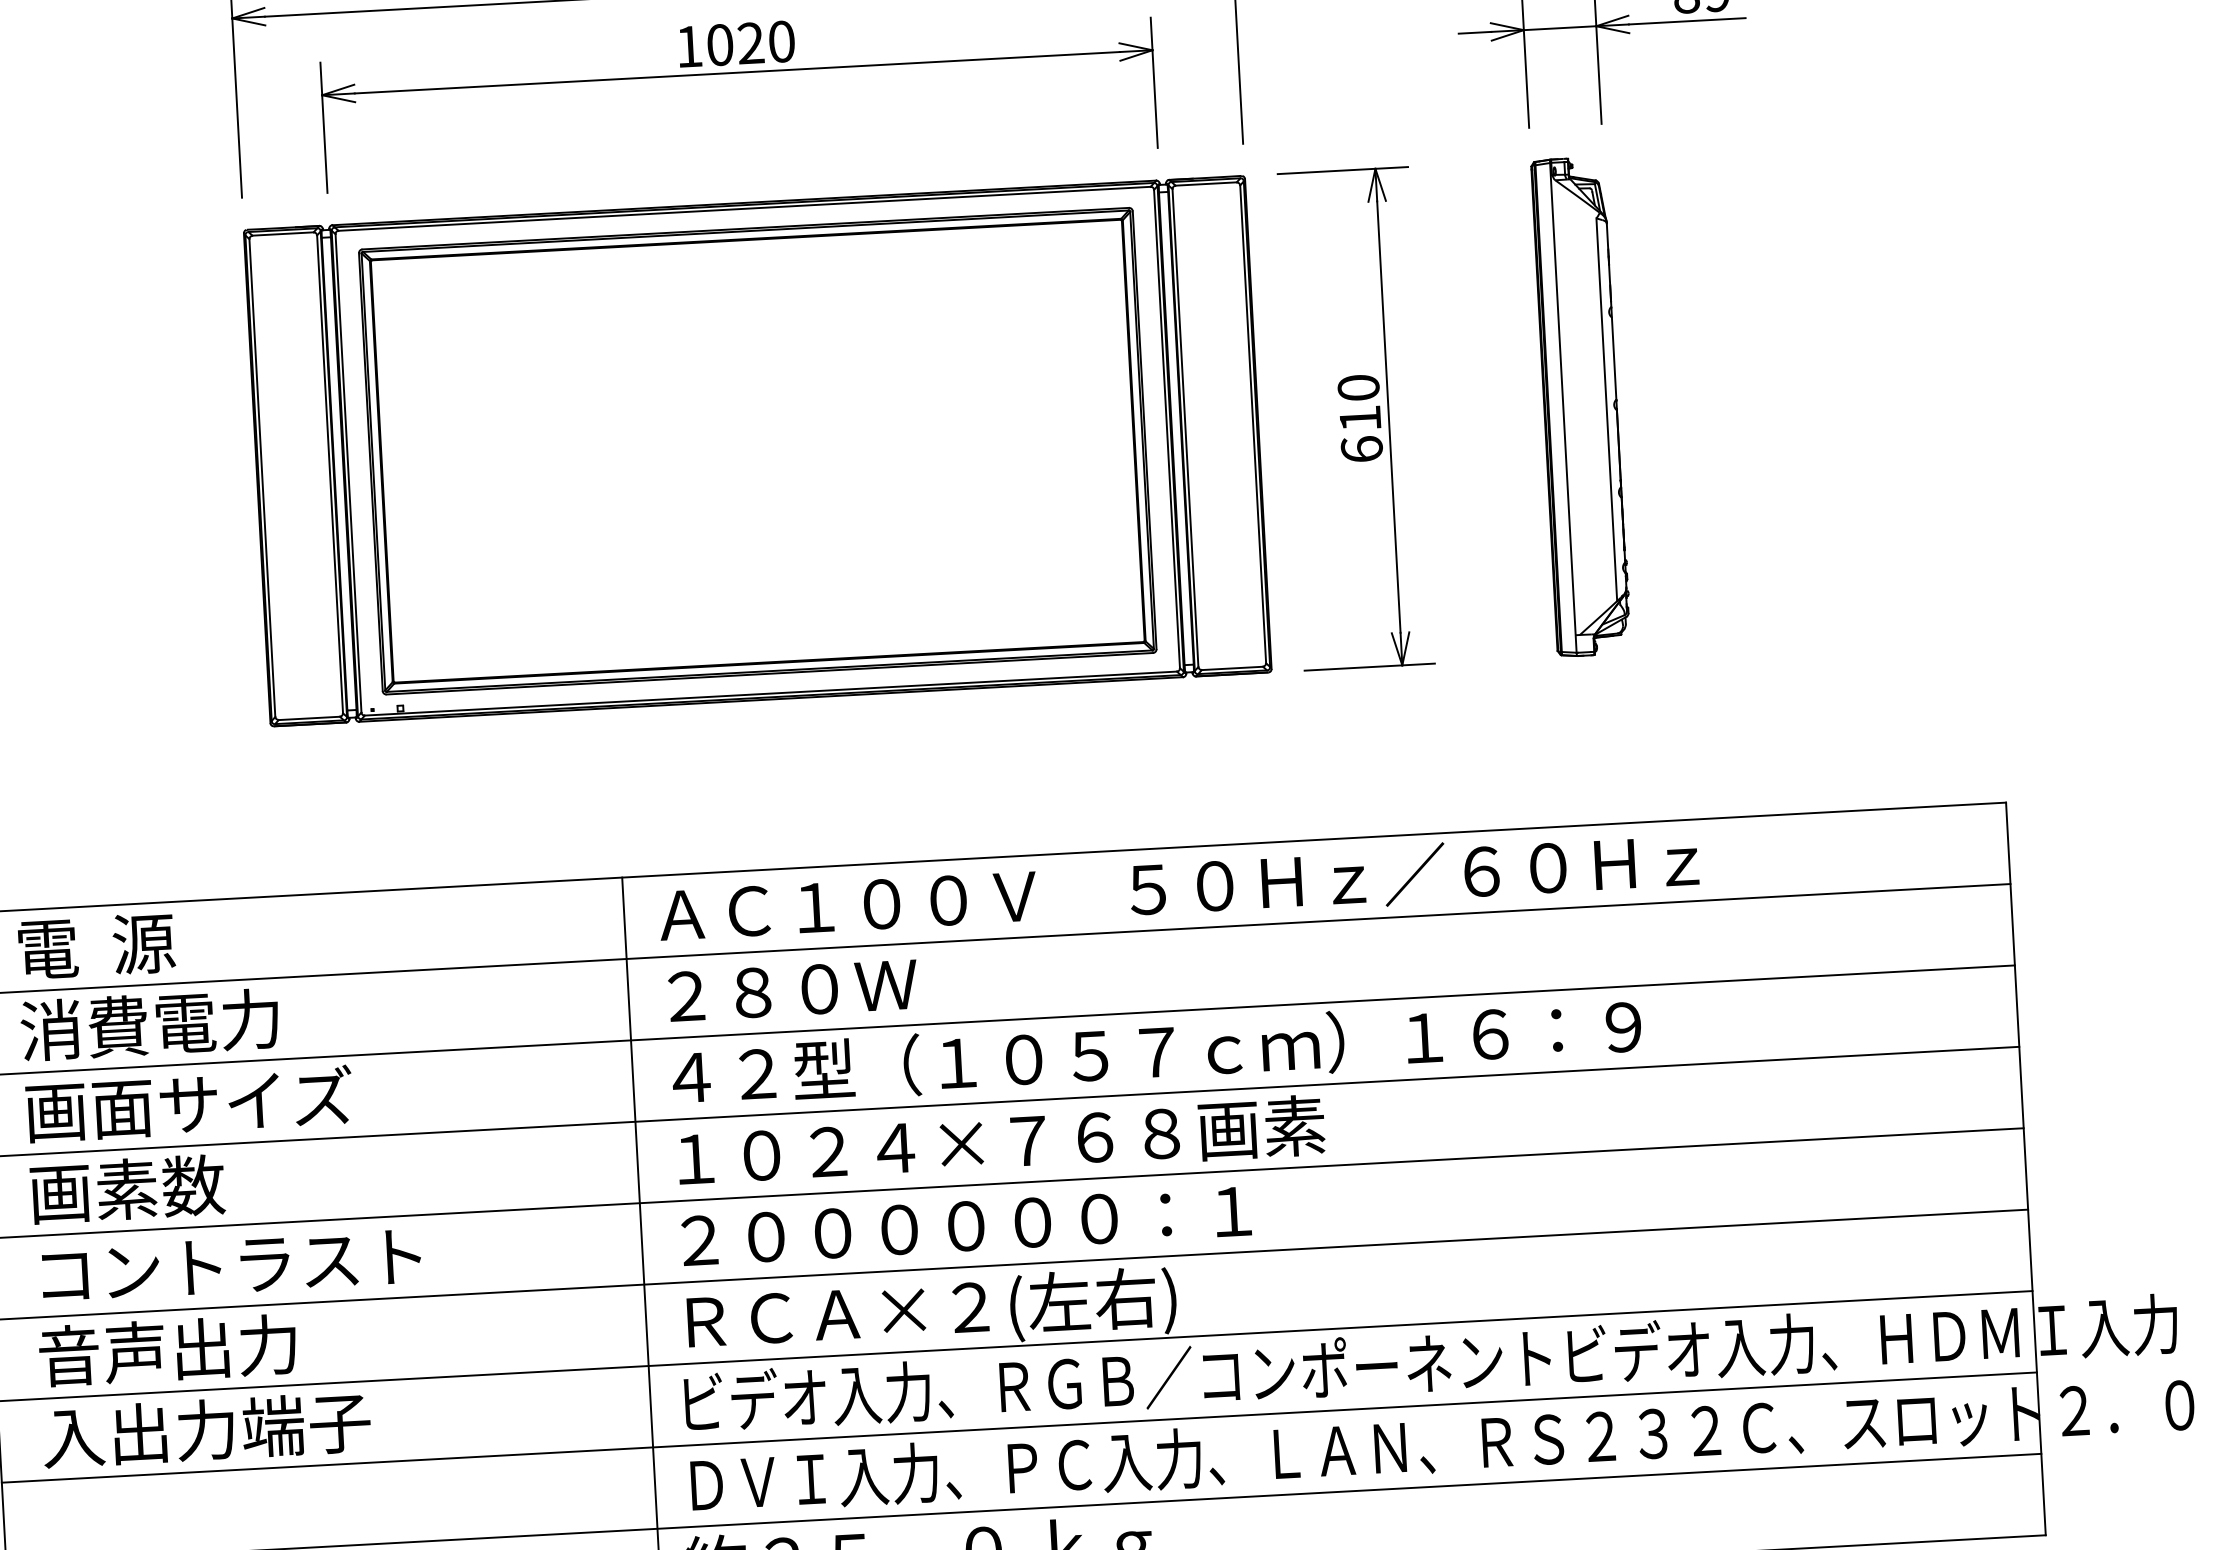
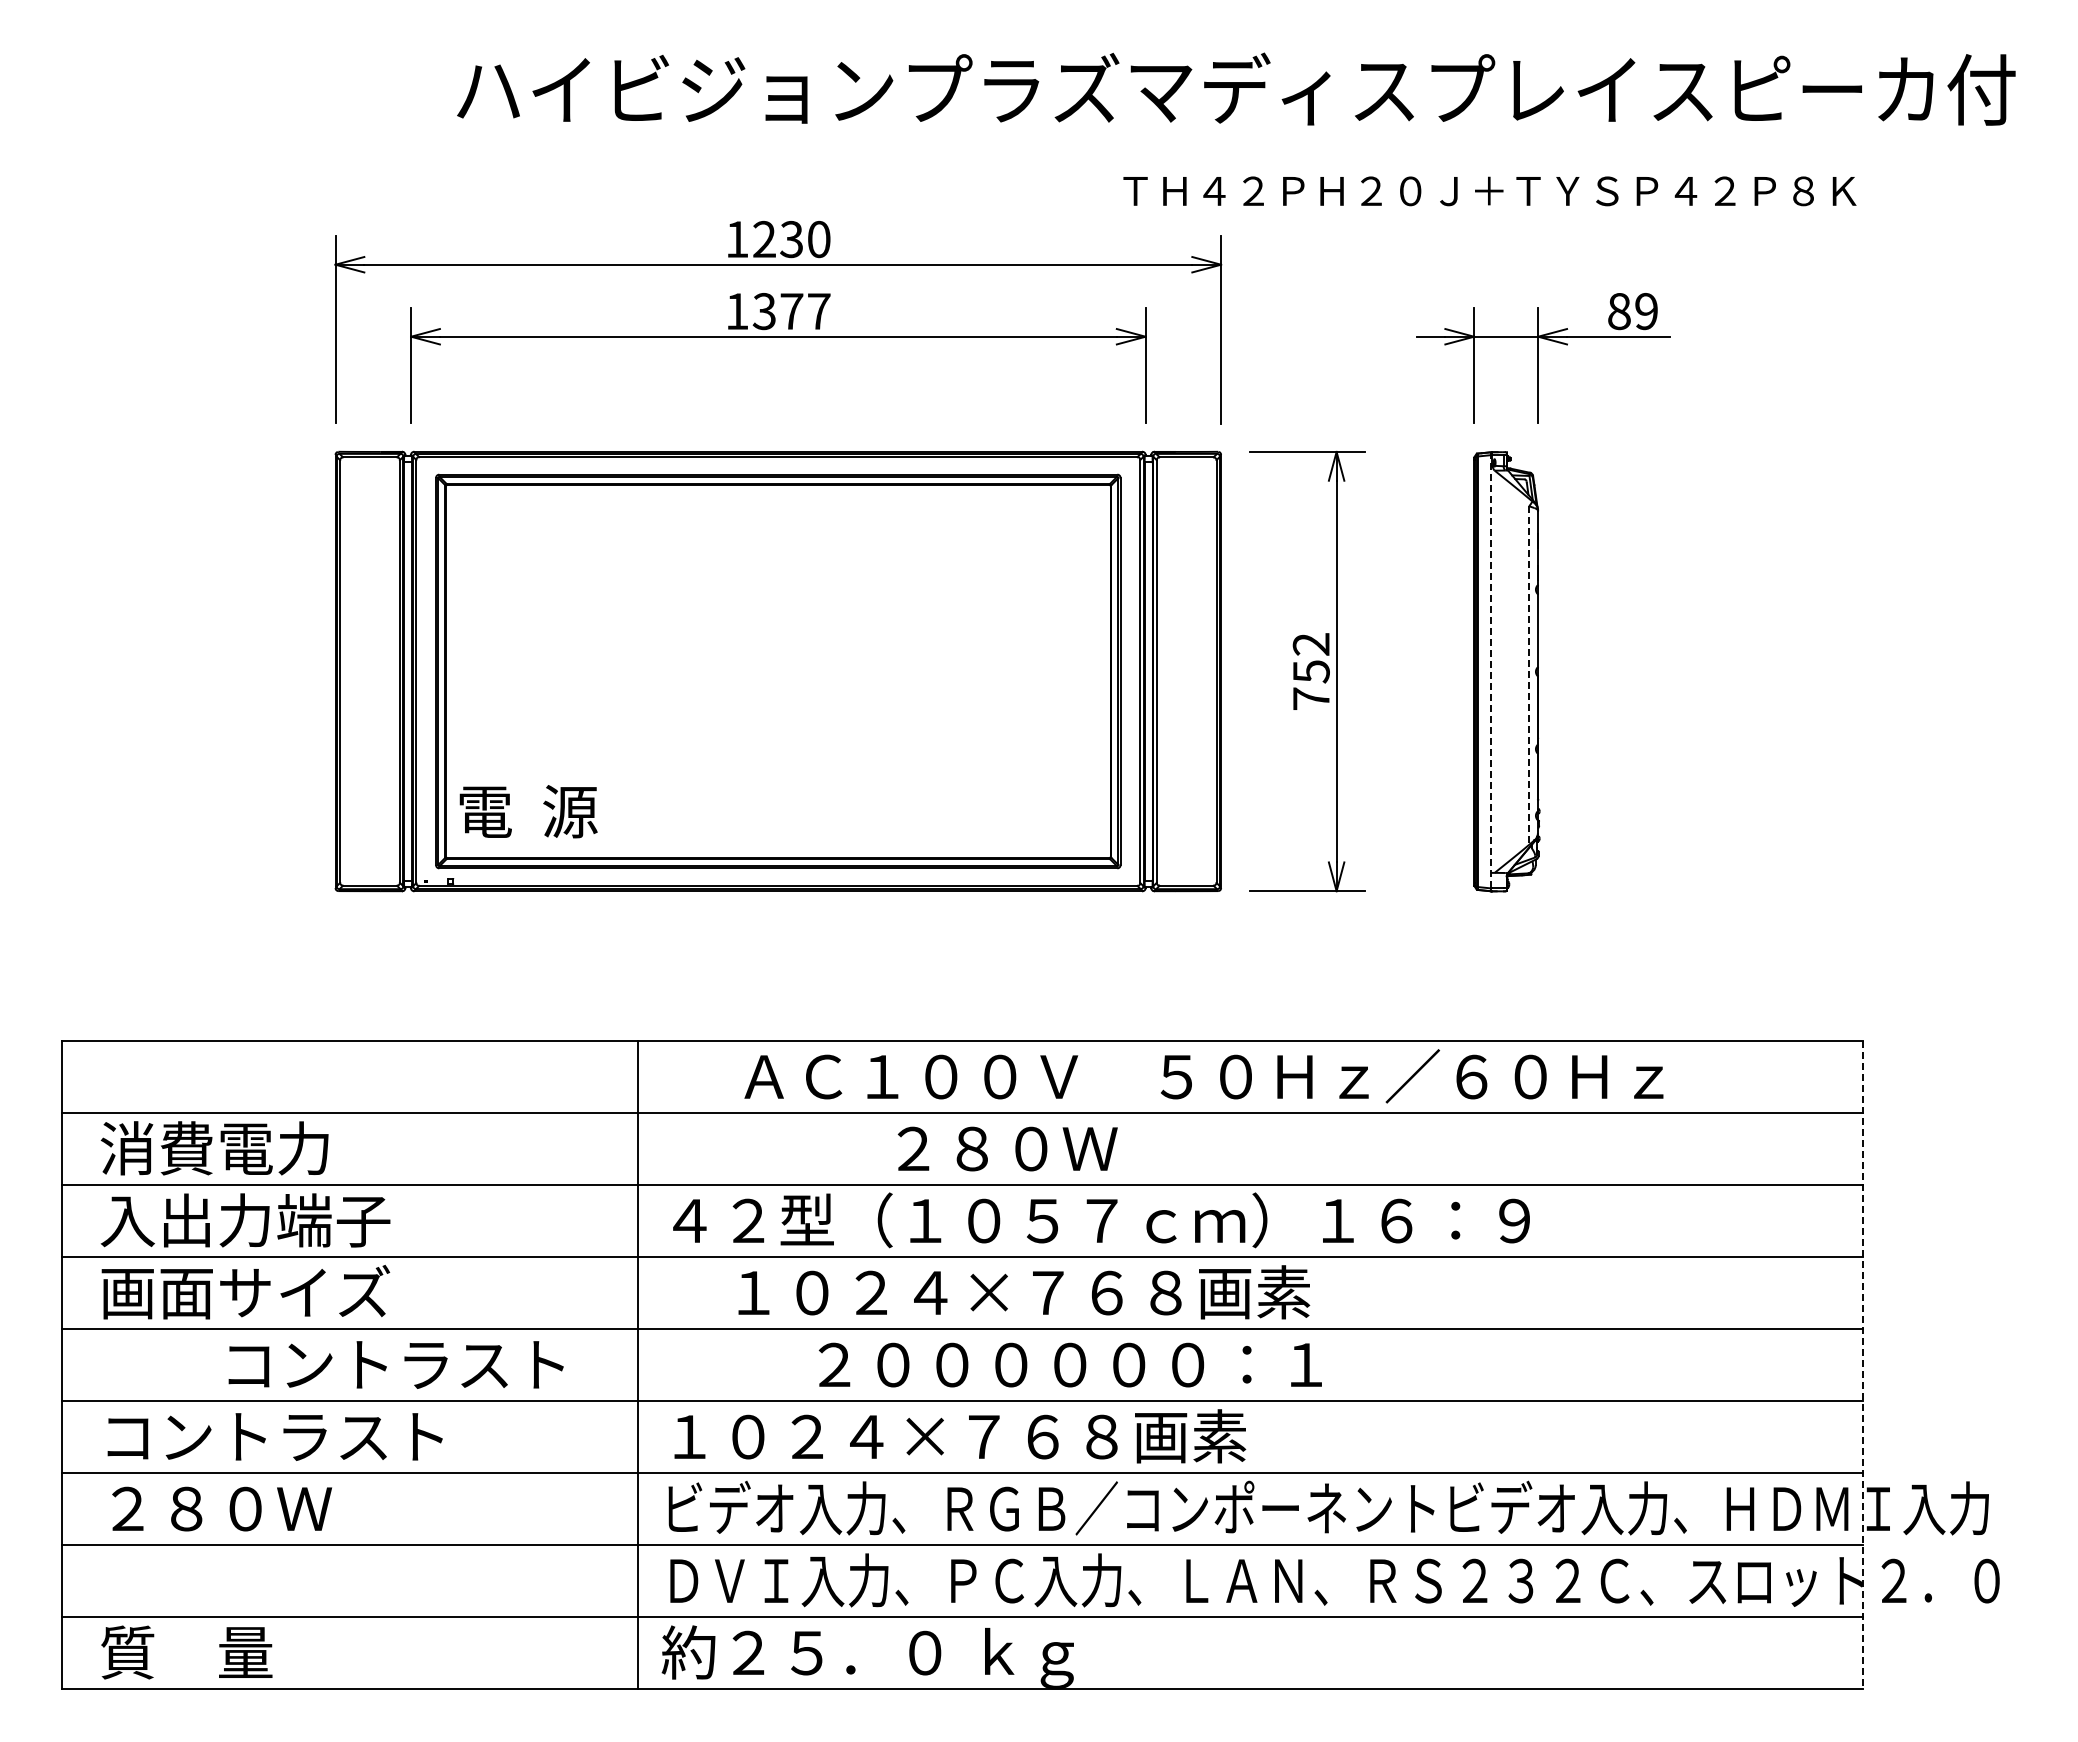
text: (750, 43) -> (791, 311), 1020 -> 1377
line: (1562, 406) -> (1490, 670), solid -> dashed
line: (1607, 410) -> (1529, 676), solid -> dashed
text: (1359, 418) -> (1310, 671), 610 -> 752
text: (1178, 887) -> (1203, 1076), moved
text: (96, 946) -> (528, 811), moved
text: (792, 990) -> (1007, 1148), moved
text: (188, 1103) -> (245, 1219), 画面サイズ -> 入出力端子
text: (1001, 1142) -> (1024, 1292), moved
line: (2025, 1169) -> (1862, 1365), solid -> dashed
text: (227, 1182) -> (275, 1291), 画素数 -> 画面サイズ
text: (965, 1225) -> (1069, 1364), moved
text: (230, 1265) -> (395, 1364), moved
text: (1010, 1308) -> (960, 1439), ＲＣＡ×２(左右) -> １０２４×７６８画素
text: (231, 1347) -> (271, 1436), 音声出力 -> コントラスト
text: (206, 1429) -> (245, 1508), 入出力端子 -> ２８０Ｗ

